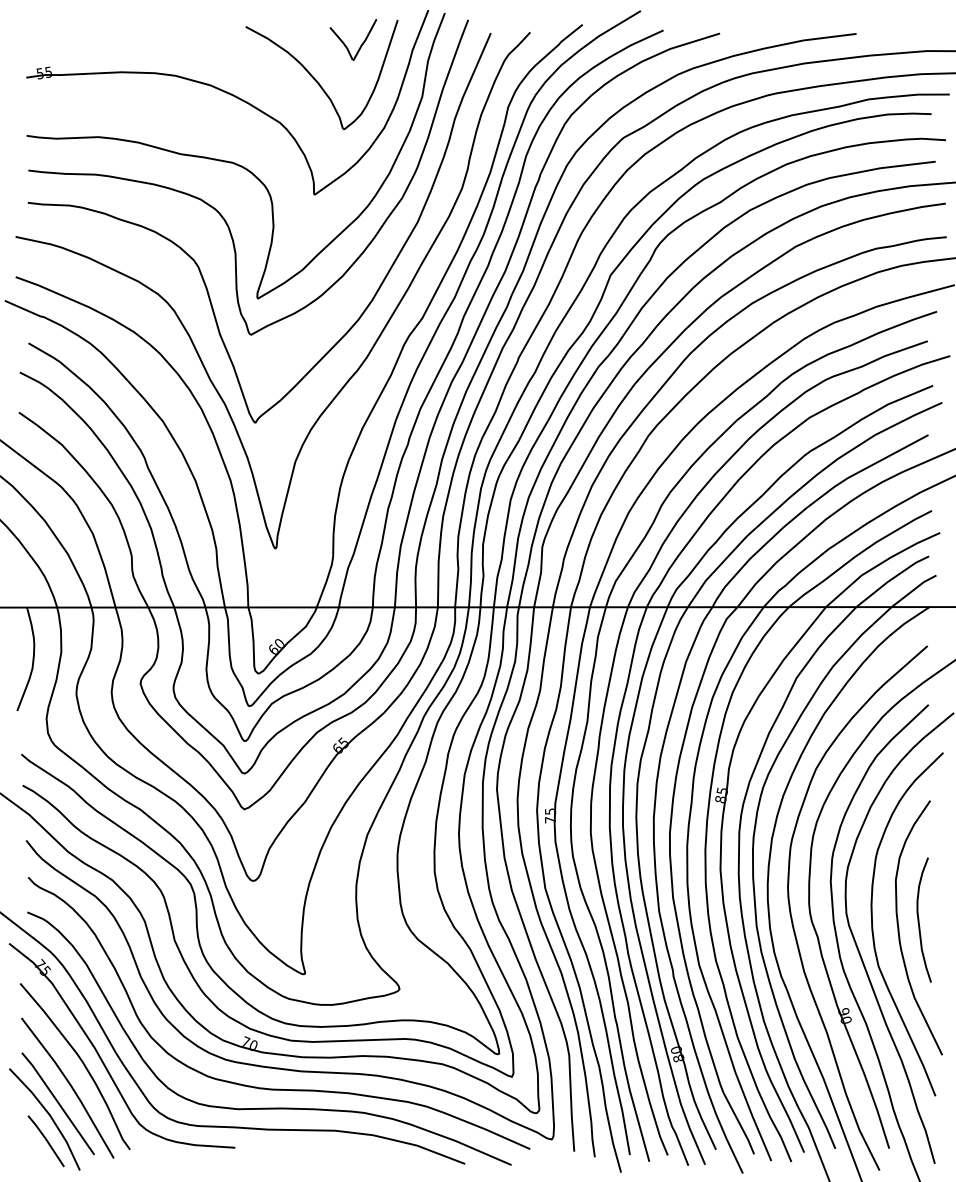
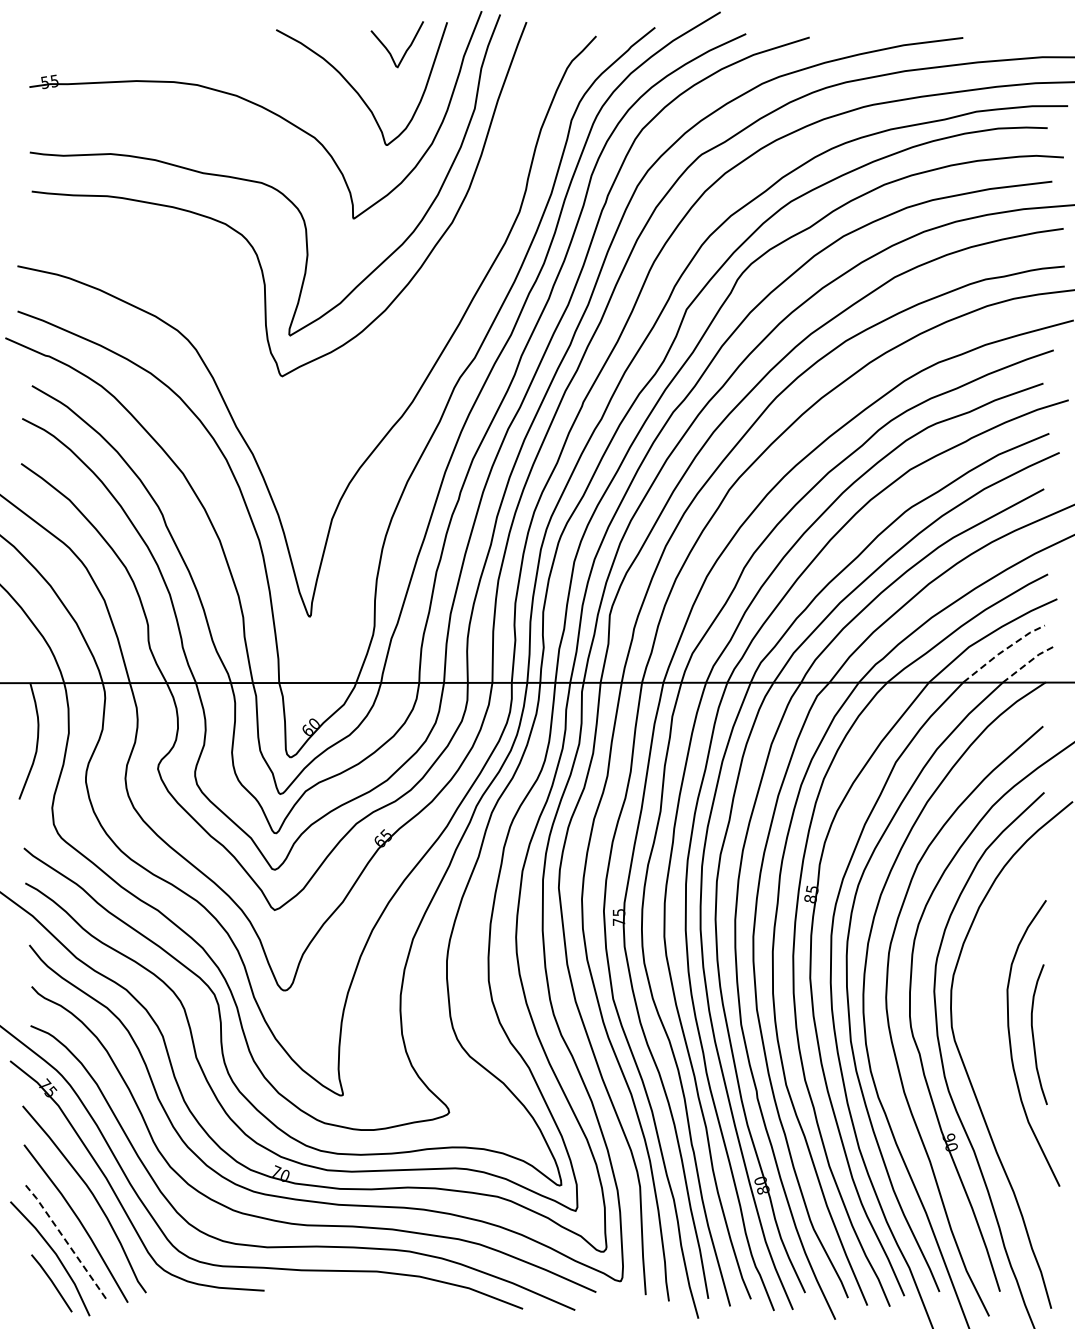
curve: (198, 265) -> (223, 298), removed
line: (892, 579) -> (1003, 651), solid -> dashed
line: (913, 590) -> (1027, 663), solid -> dashed
curve: (873, 930) -> (982, 1046), removed
line: (58, 1102) -> (65, 1239), solid -> dashed

